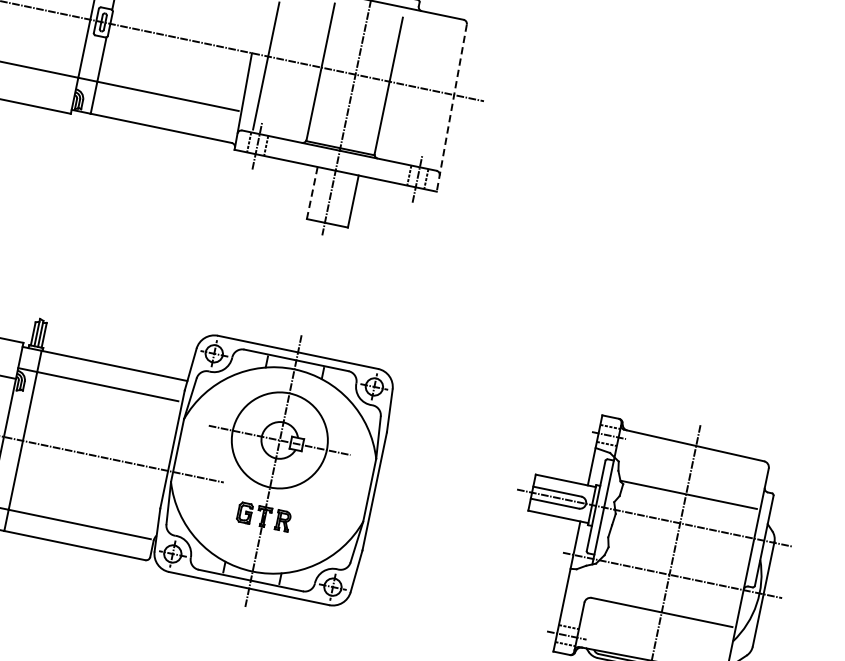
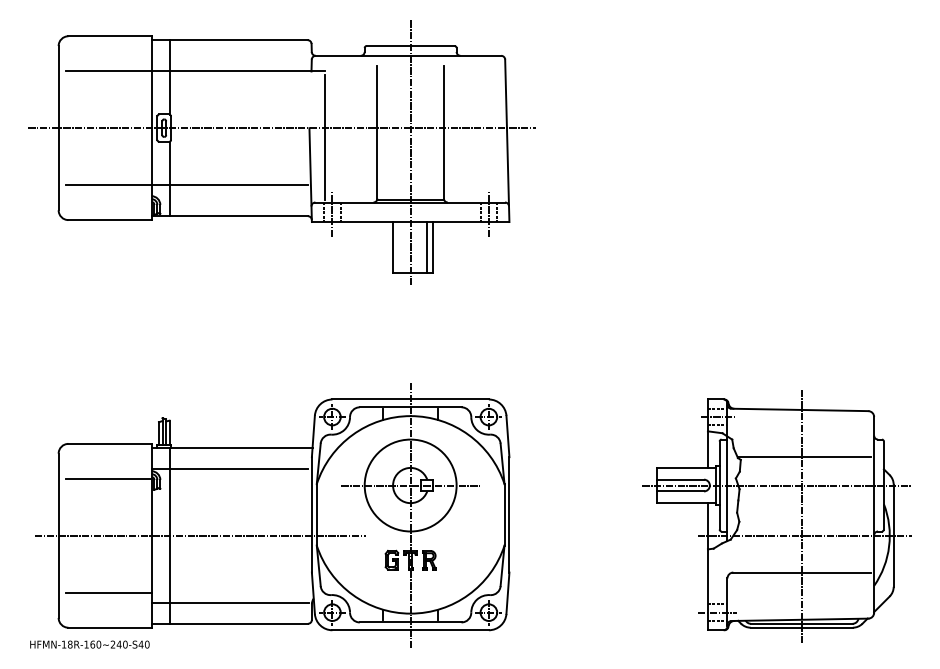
line: (451, 108) -> (507, 141), dashed -> solid
line: (312, 193) -> (393, 247), dashed -> solid
line: (347, 200) -> (427, 247), added

